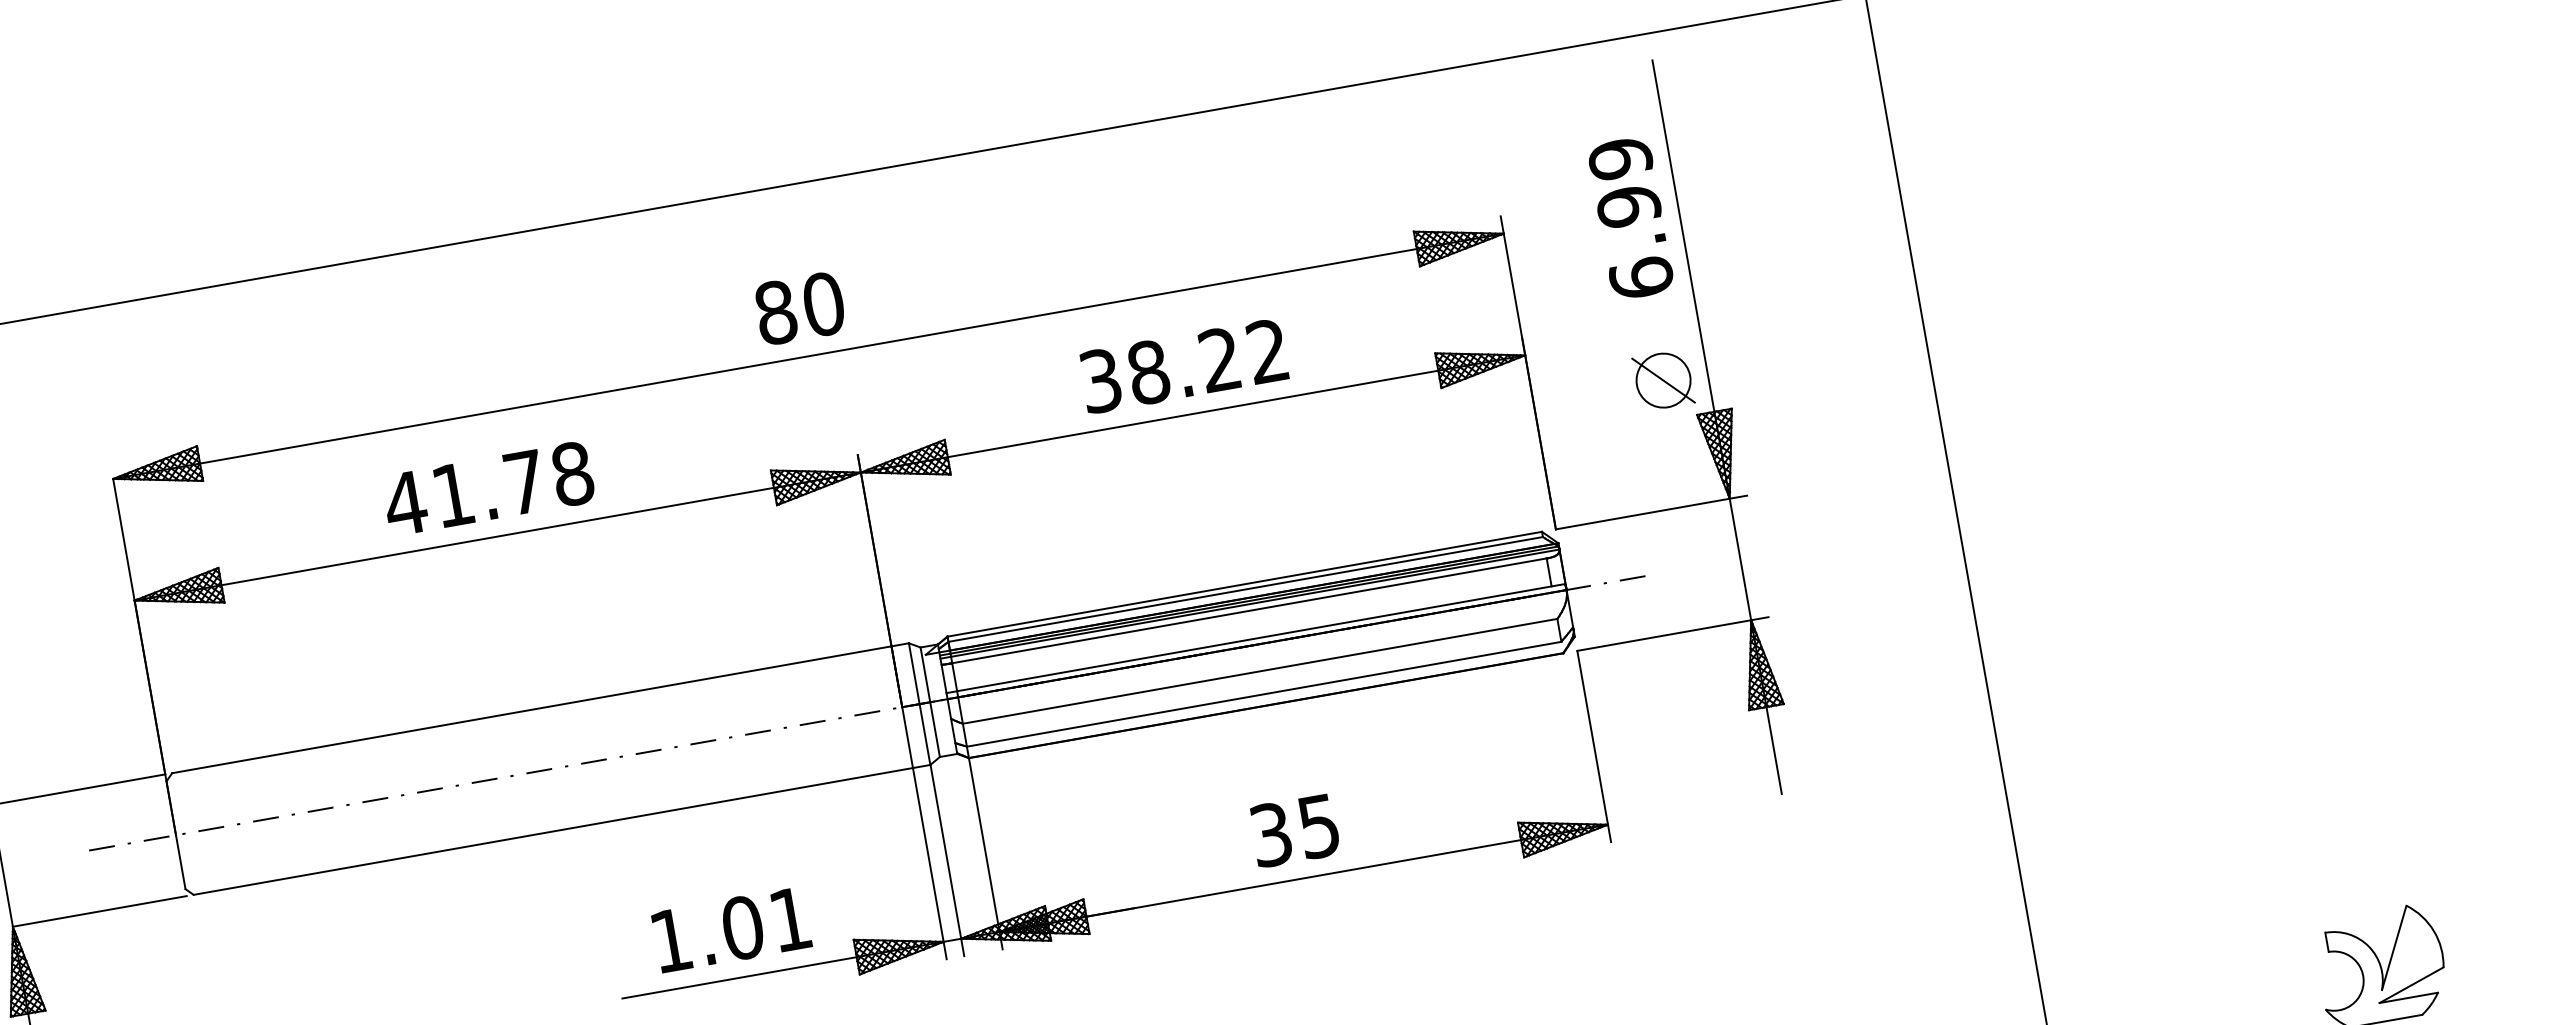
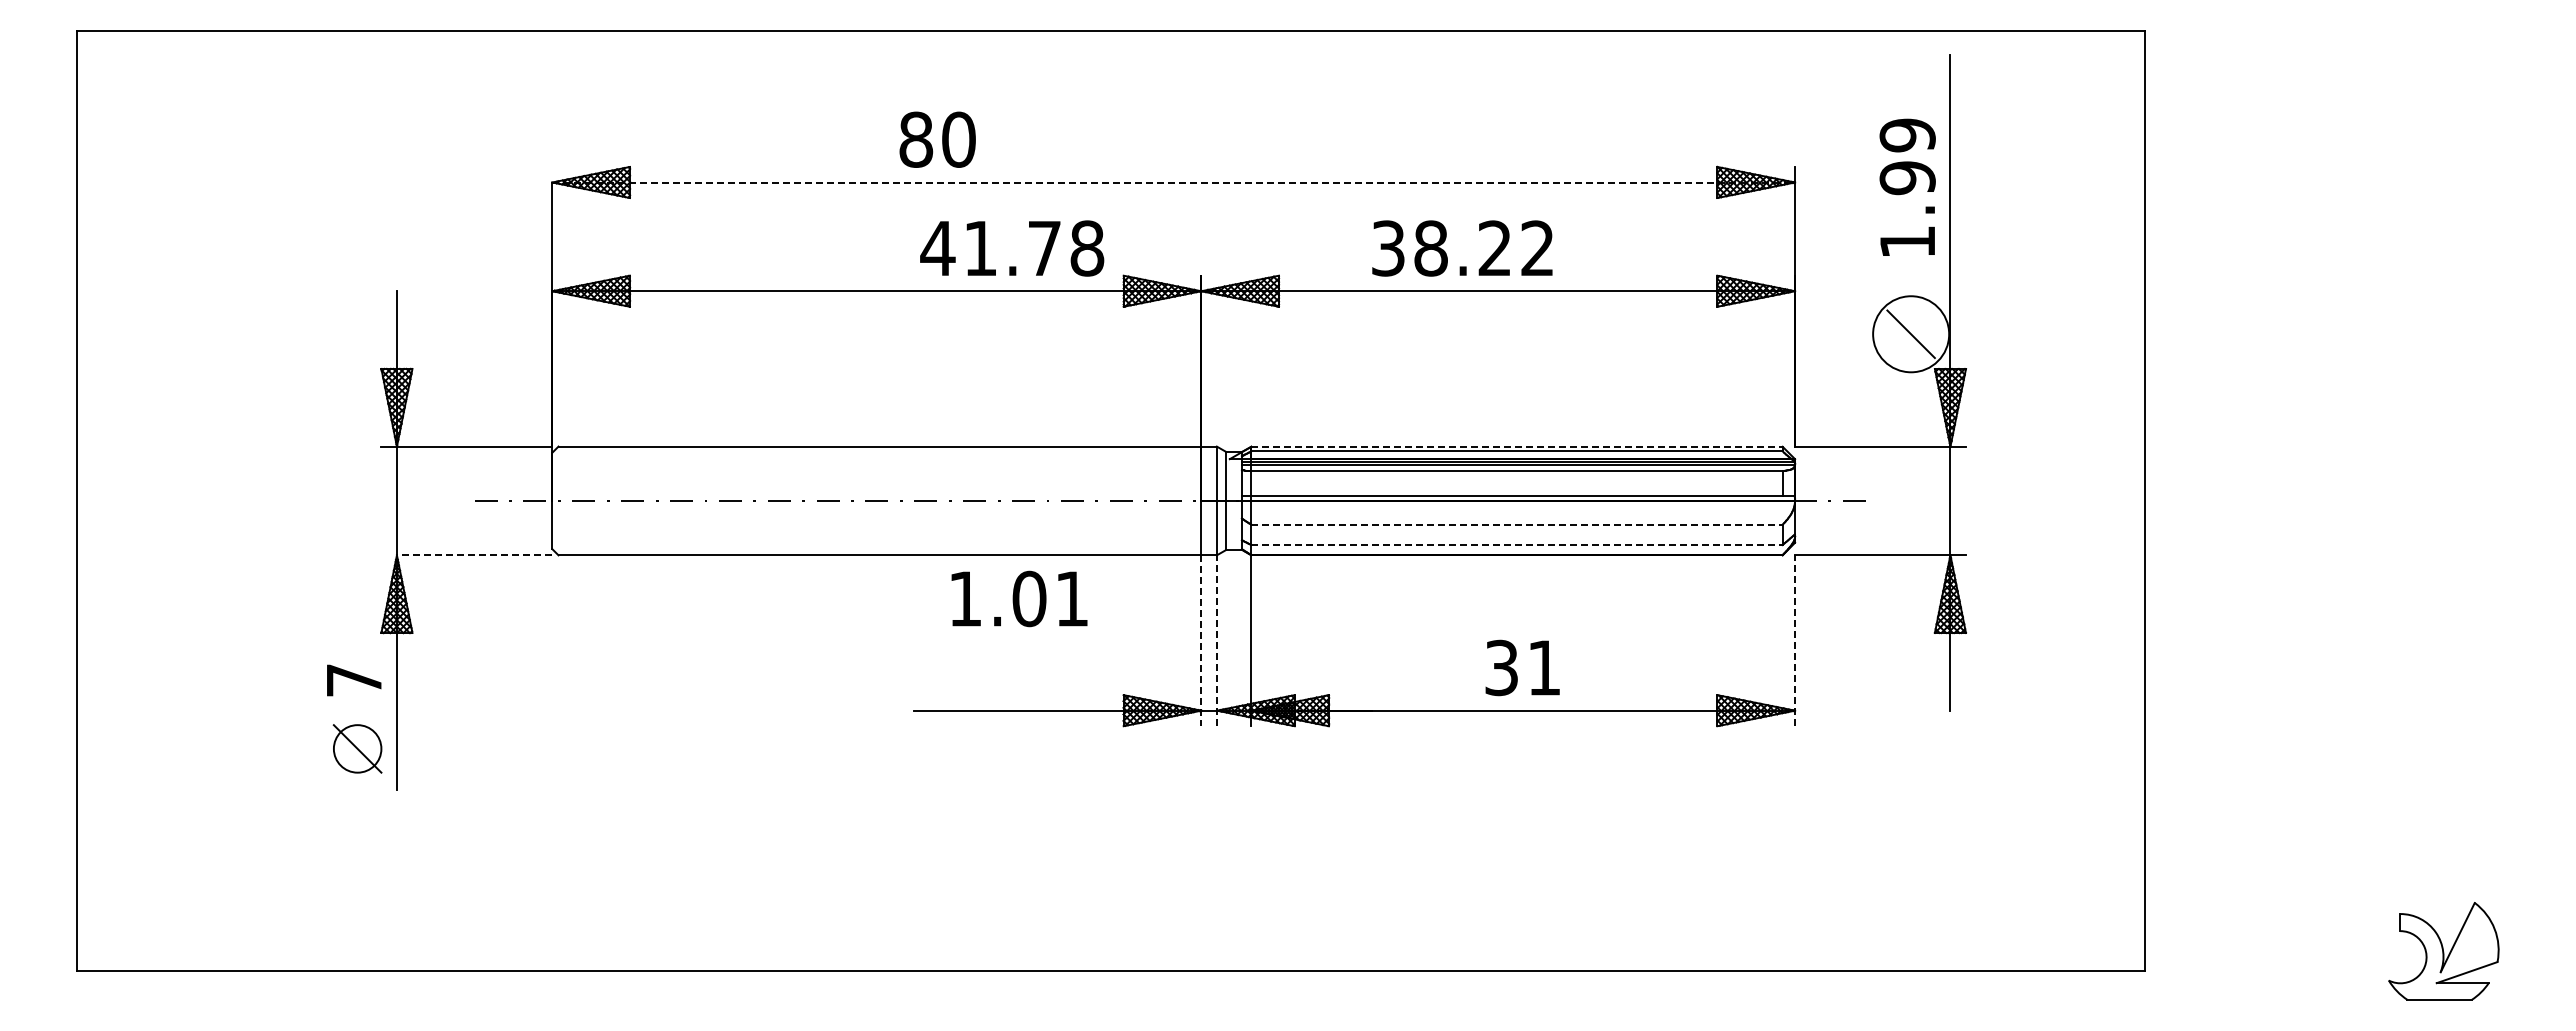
text: (1641, 277) -> (1907, 241), 6.99 -> 1.99
text: (799, 308) -> (937, 139), moved
line: (809, 356) -> (1174, 182), solid -> dashed
text: (1183, 366) -> (1462, 248), moved
circle: (1662, 381) -> (1910, 334), size x1.6
text: (488, 488) -> (1012, 248), moved
line: (1245, 583) -> (1517, 446), solid -> dashed
line: (1260, 671) -> (1517, 524), solid -> dashed
line: (1264, 694) -> (1517, 545), solid -> dashed
line: (1594, 746) -> (1795, 640), solid -> dashed
text: (1318, 827) -> (1543, 668), 35 -> 31
line: (947, 860) -> (1217, 640), solid -> dashed
line: (930, 864) -> (1201, 641), solid -> dashed
line: (99, 911) -> (474, 555), solid -> dashed
text: (731, 929) -> (1019, 598), moved

